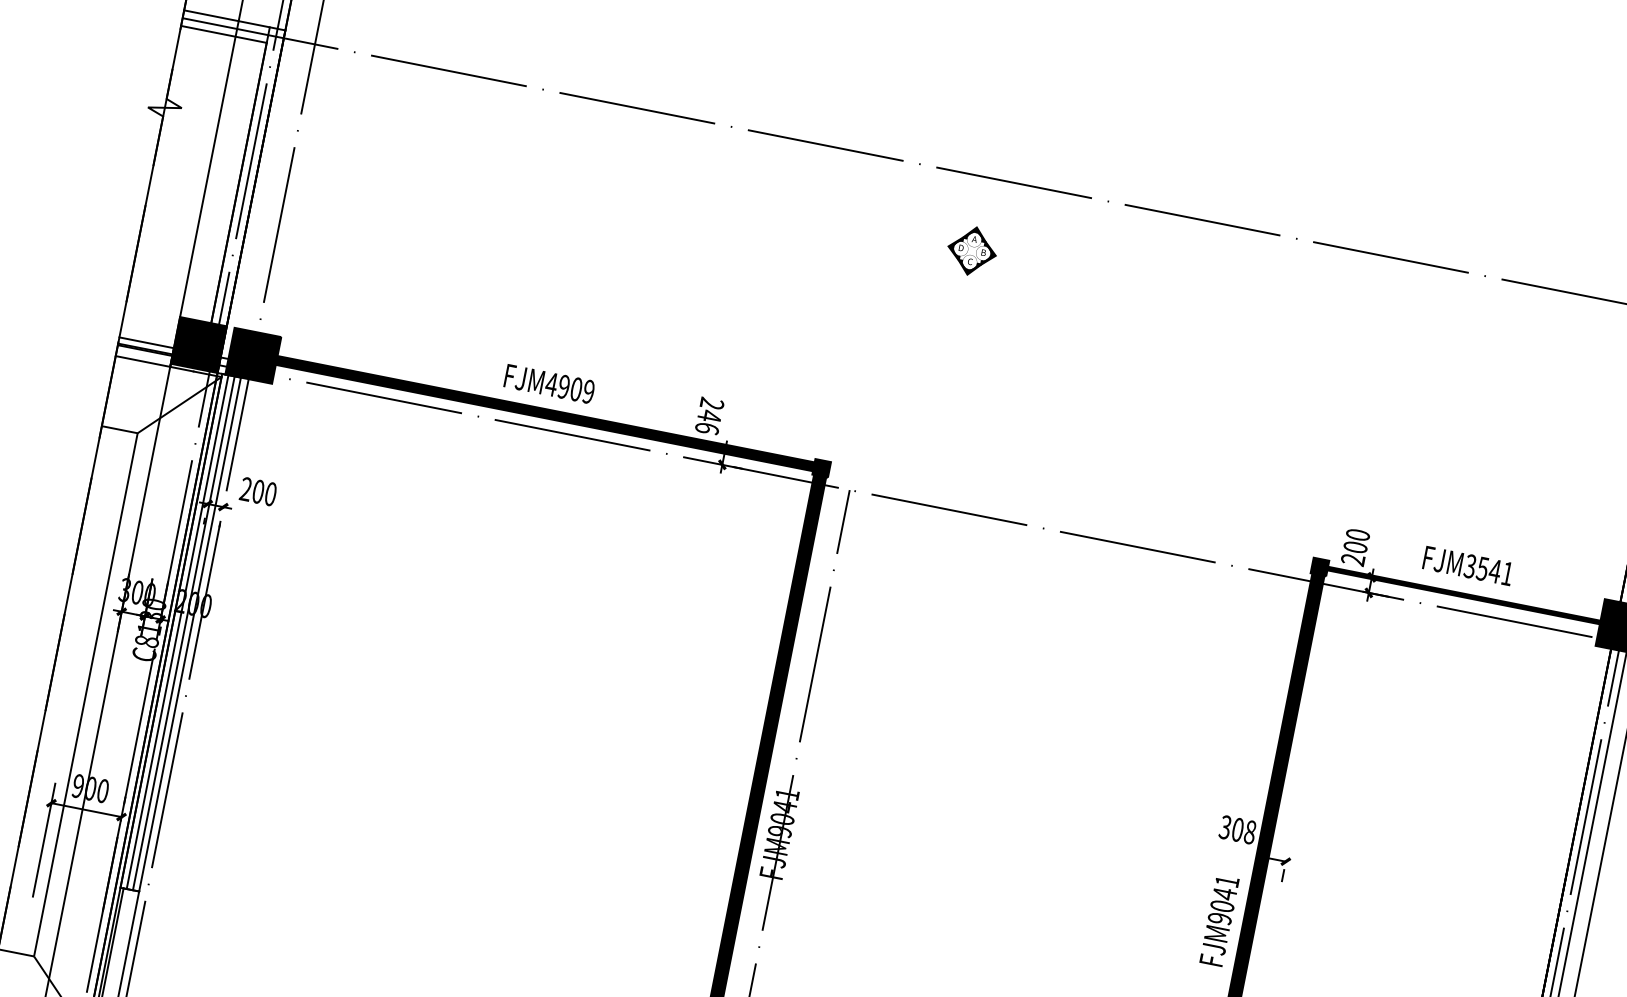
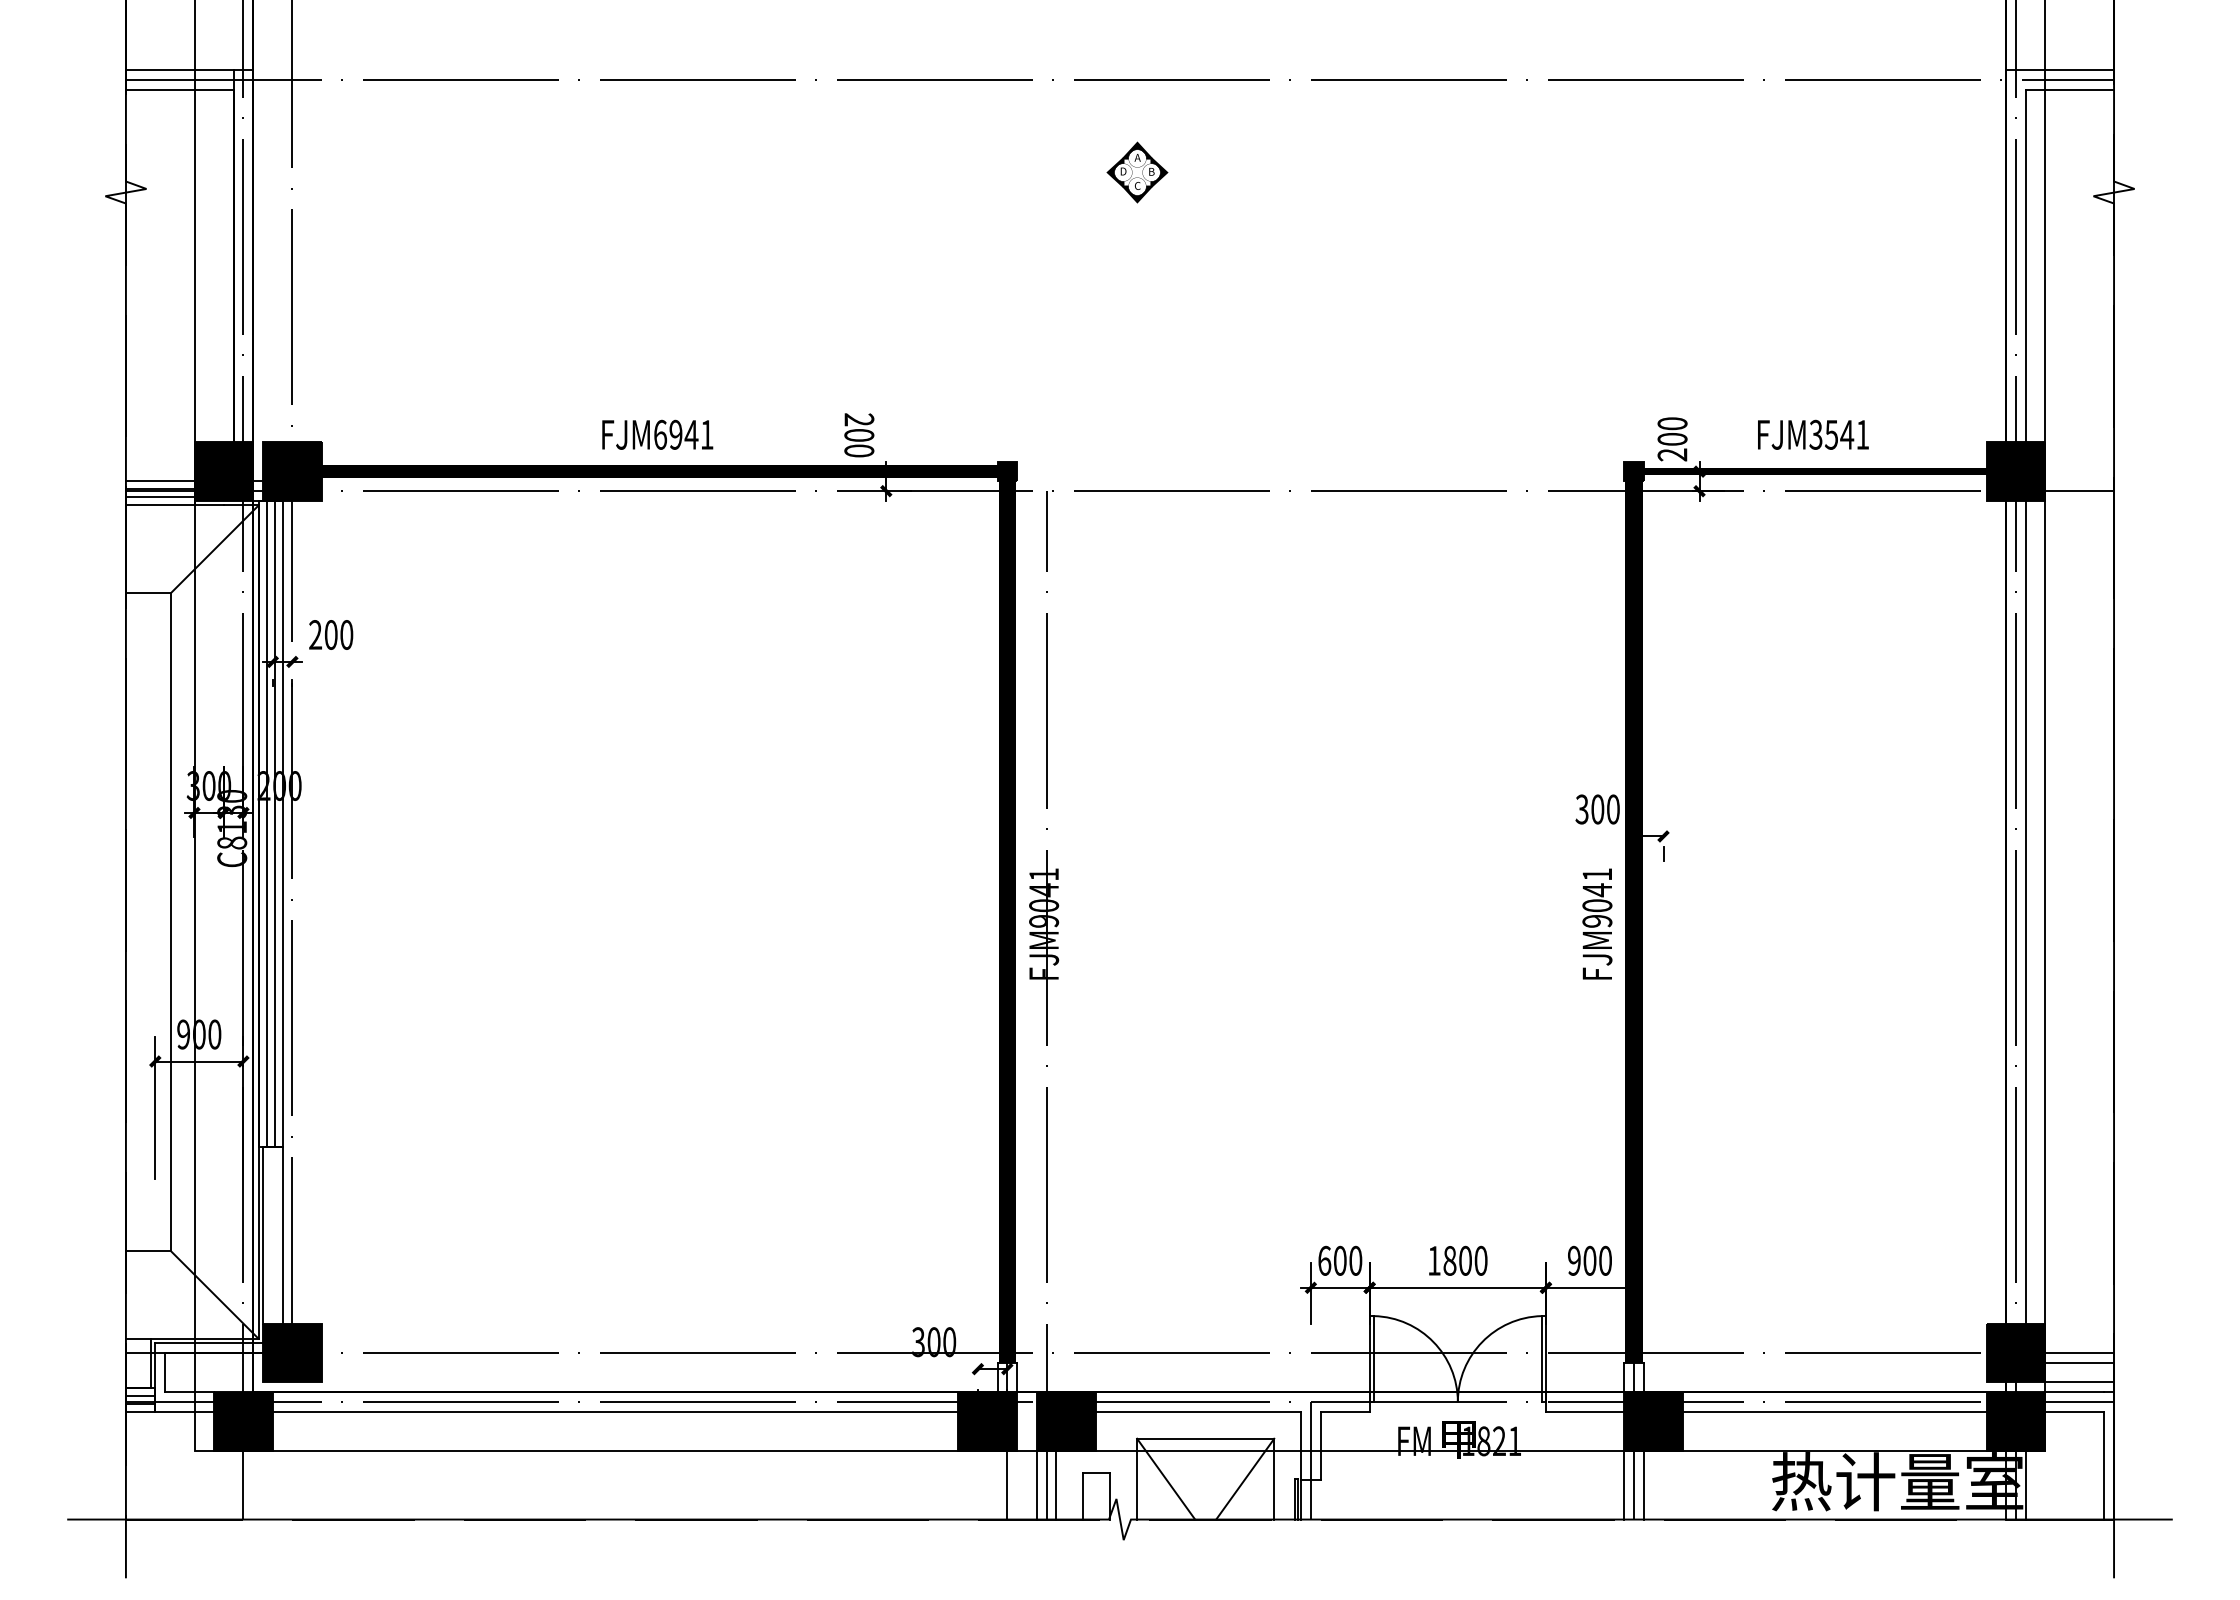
line: (143, 355) -> (159, 497), added
text: (570, 387) -> (683, 434), FJM4909 -> FJM6941
text: (708, 421) -> (859, 442), 246 -> 200
text: (1250, 832) -> (1613, 809), 308 -> 300

